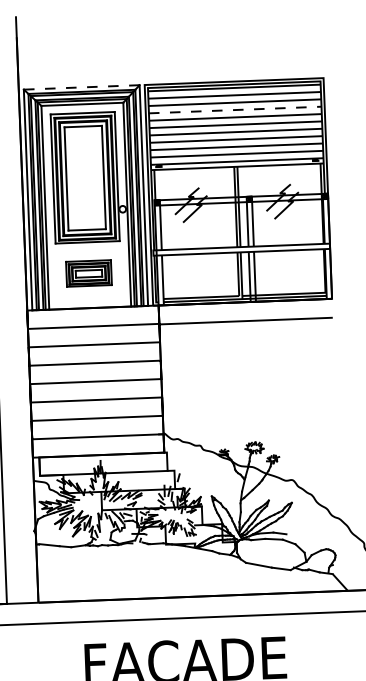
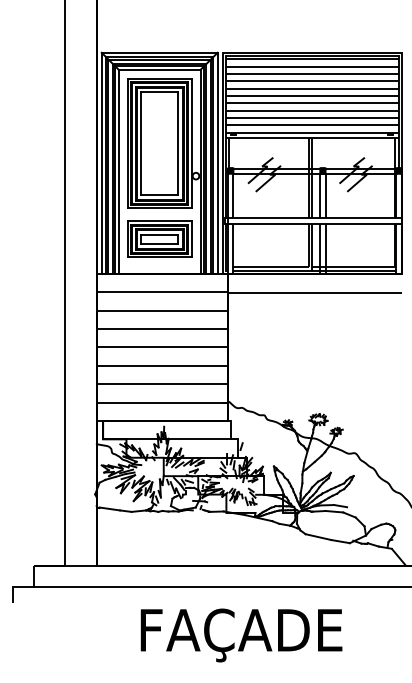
line: (81, 87) -> (159, 52), dashed -> solid
line: (235, 110) -> (312, 81), dashed -> solid
part: (88, 272) -> (159, 238), size x1.43

